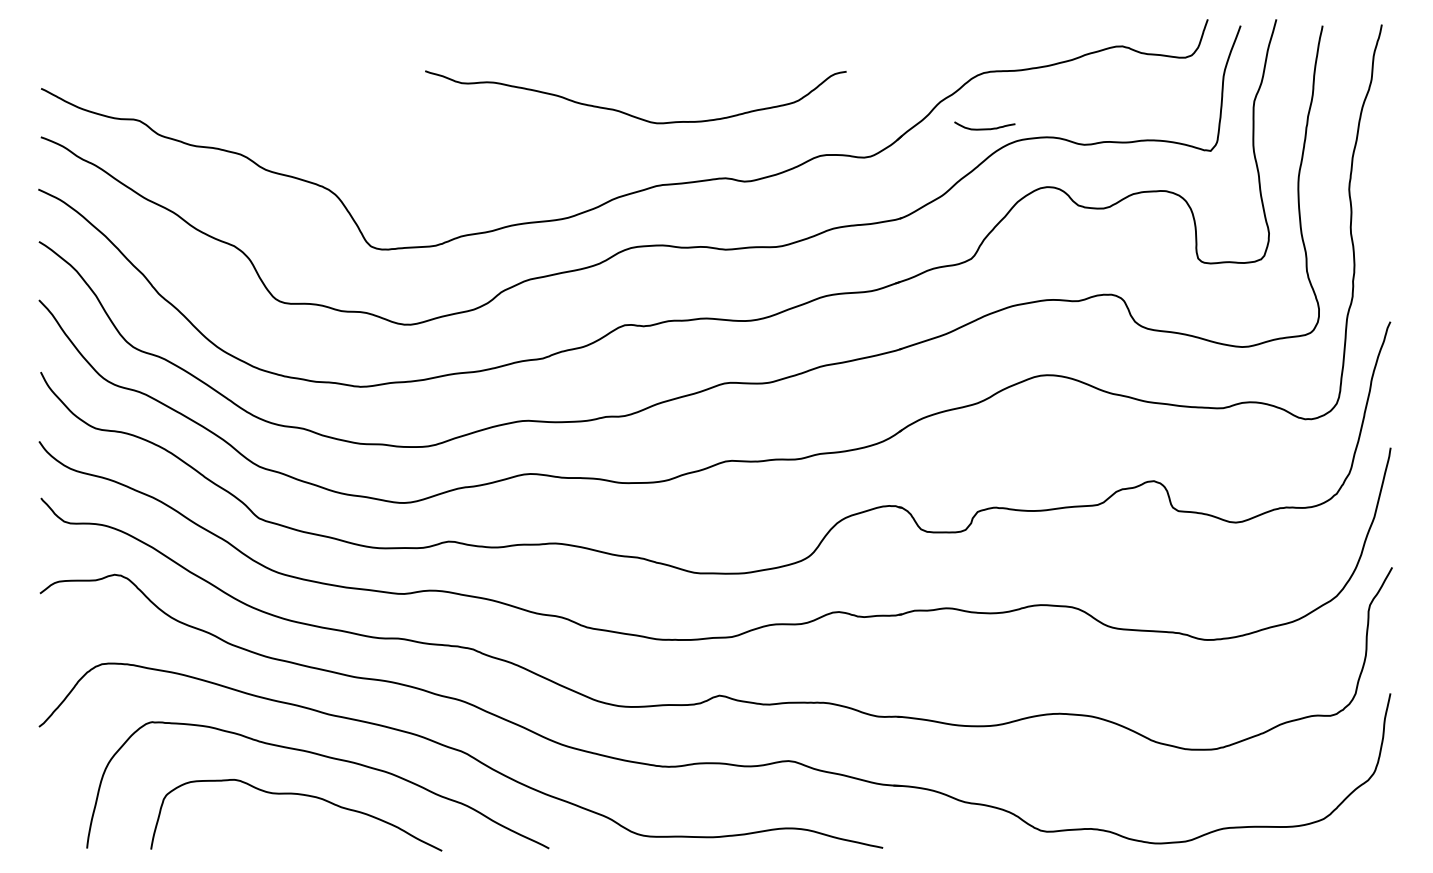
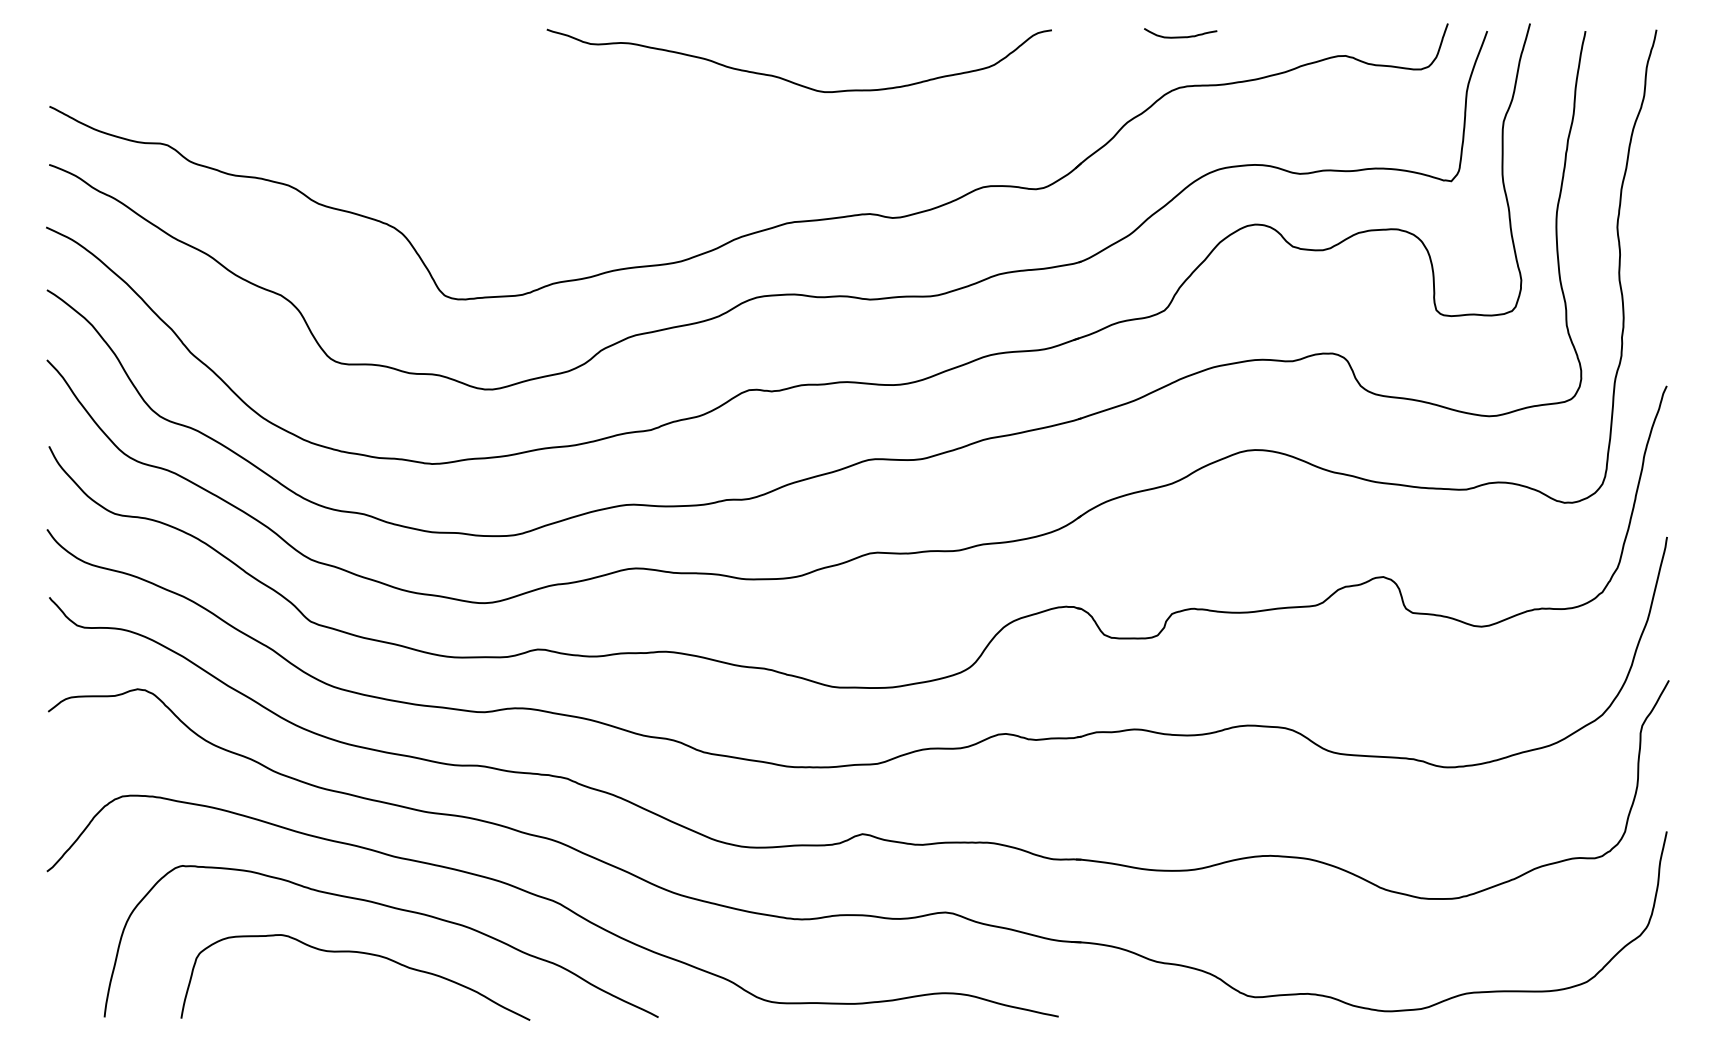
curve: (628, 113) -> (790, 80), moved
curve: (984, 128) -> (1180, 36), moved

